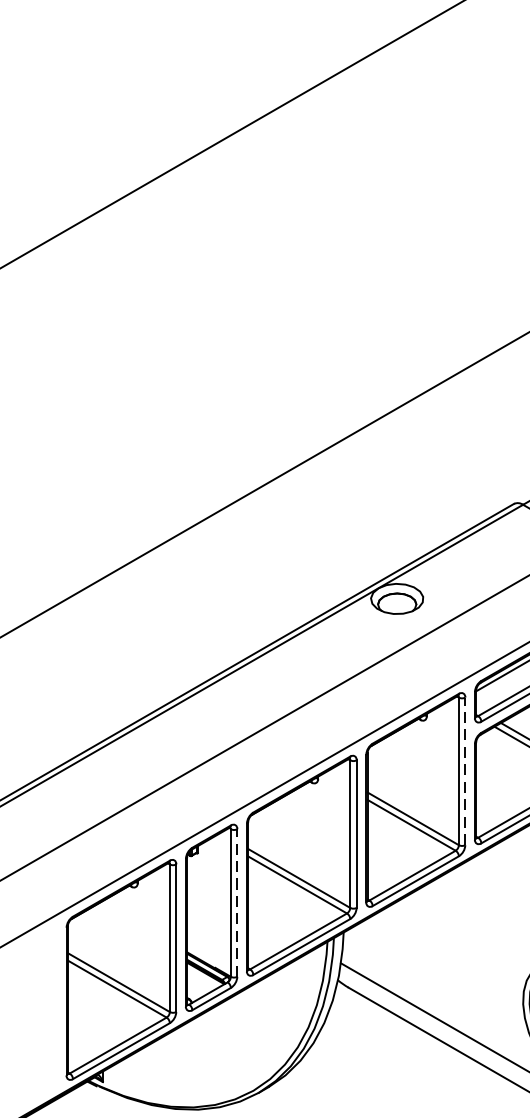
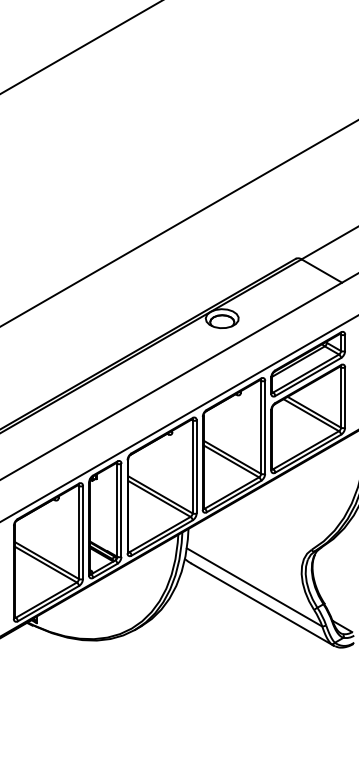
line: (465, 771) -> (265, 427), dashed -> solid
line: (237, 903) -> (121, 510), dashed -> solid

